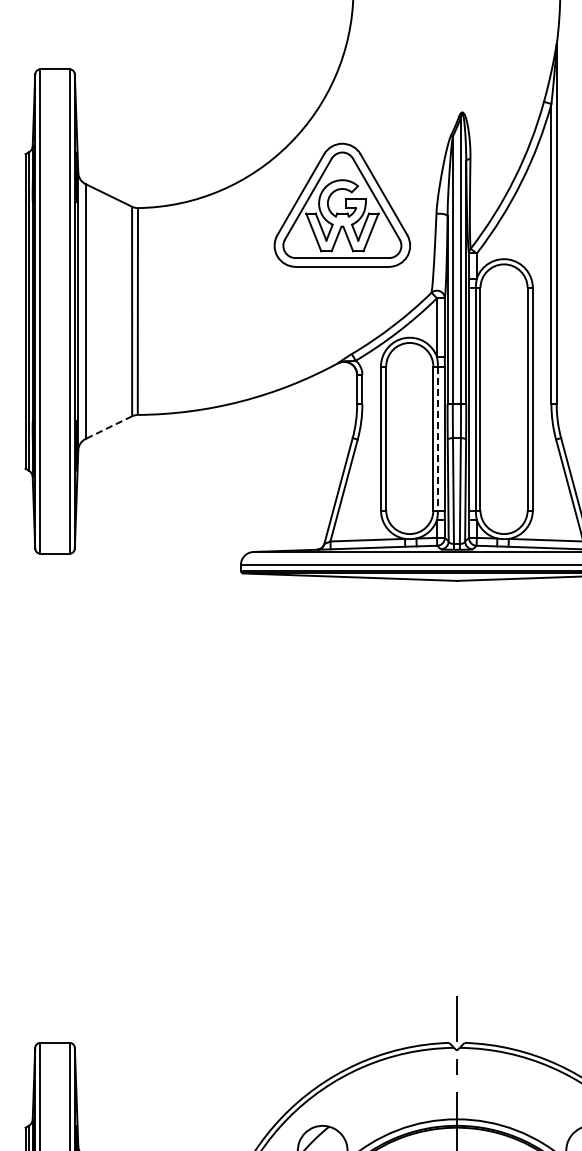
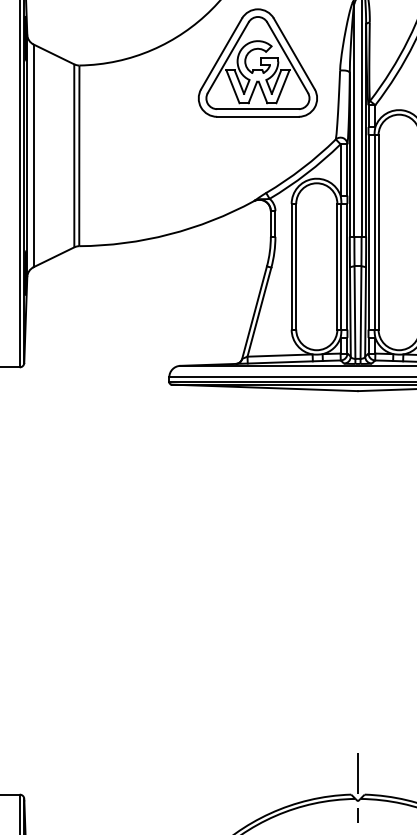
line: (108, 427) -> (53, 257), dashed -> solid
line: (437, 439) -> (341, 267), dashed -> solid

